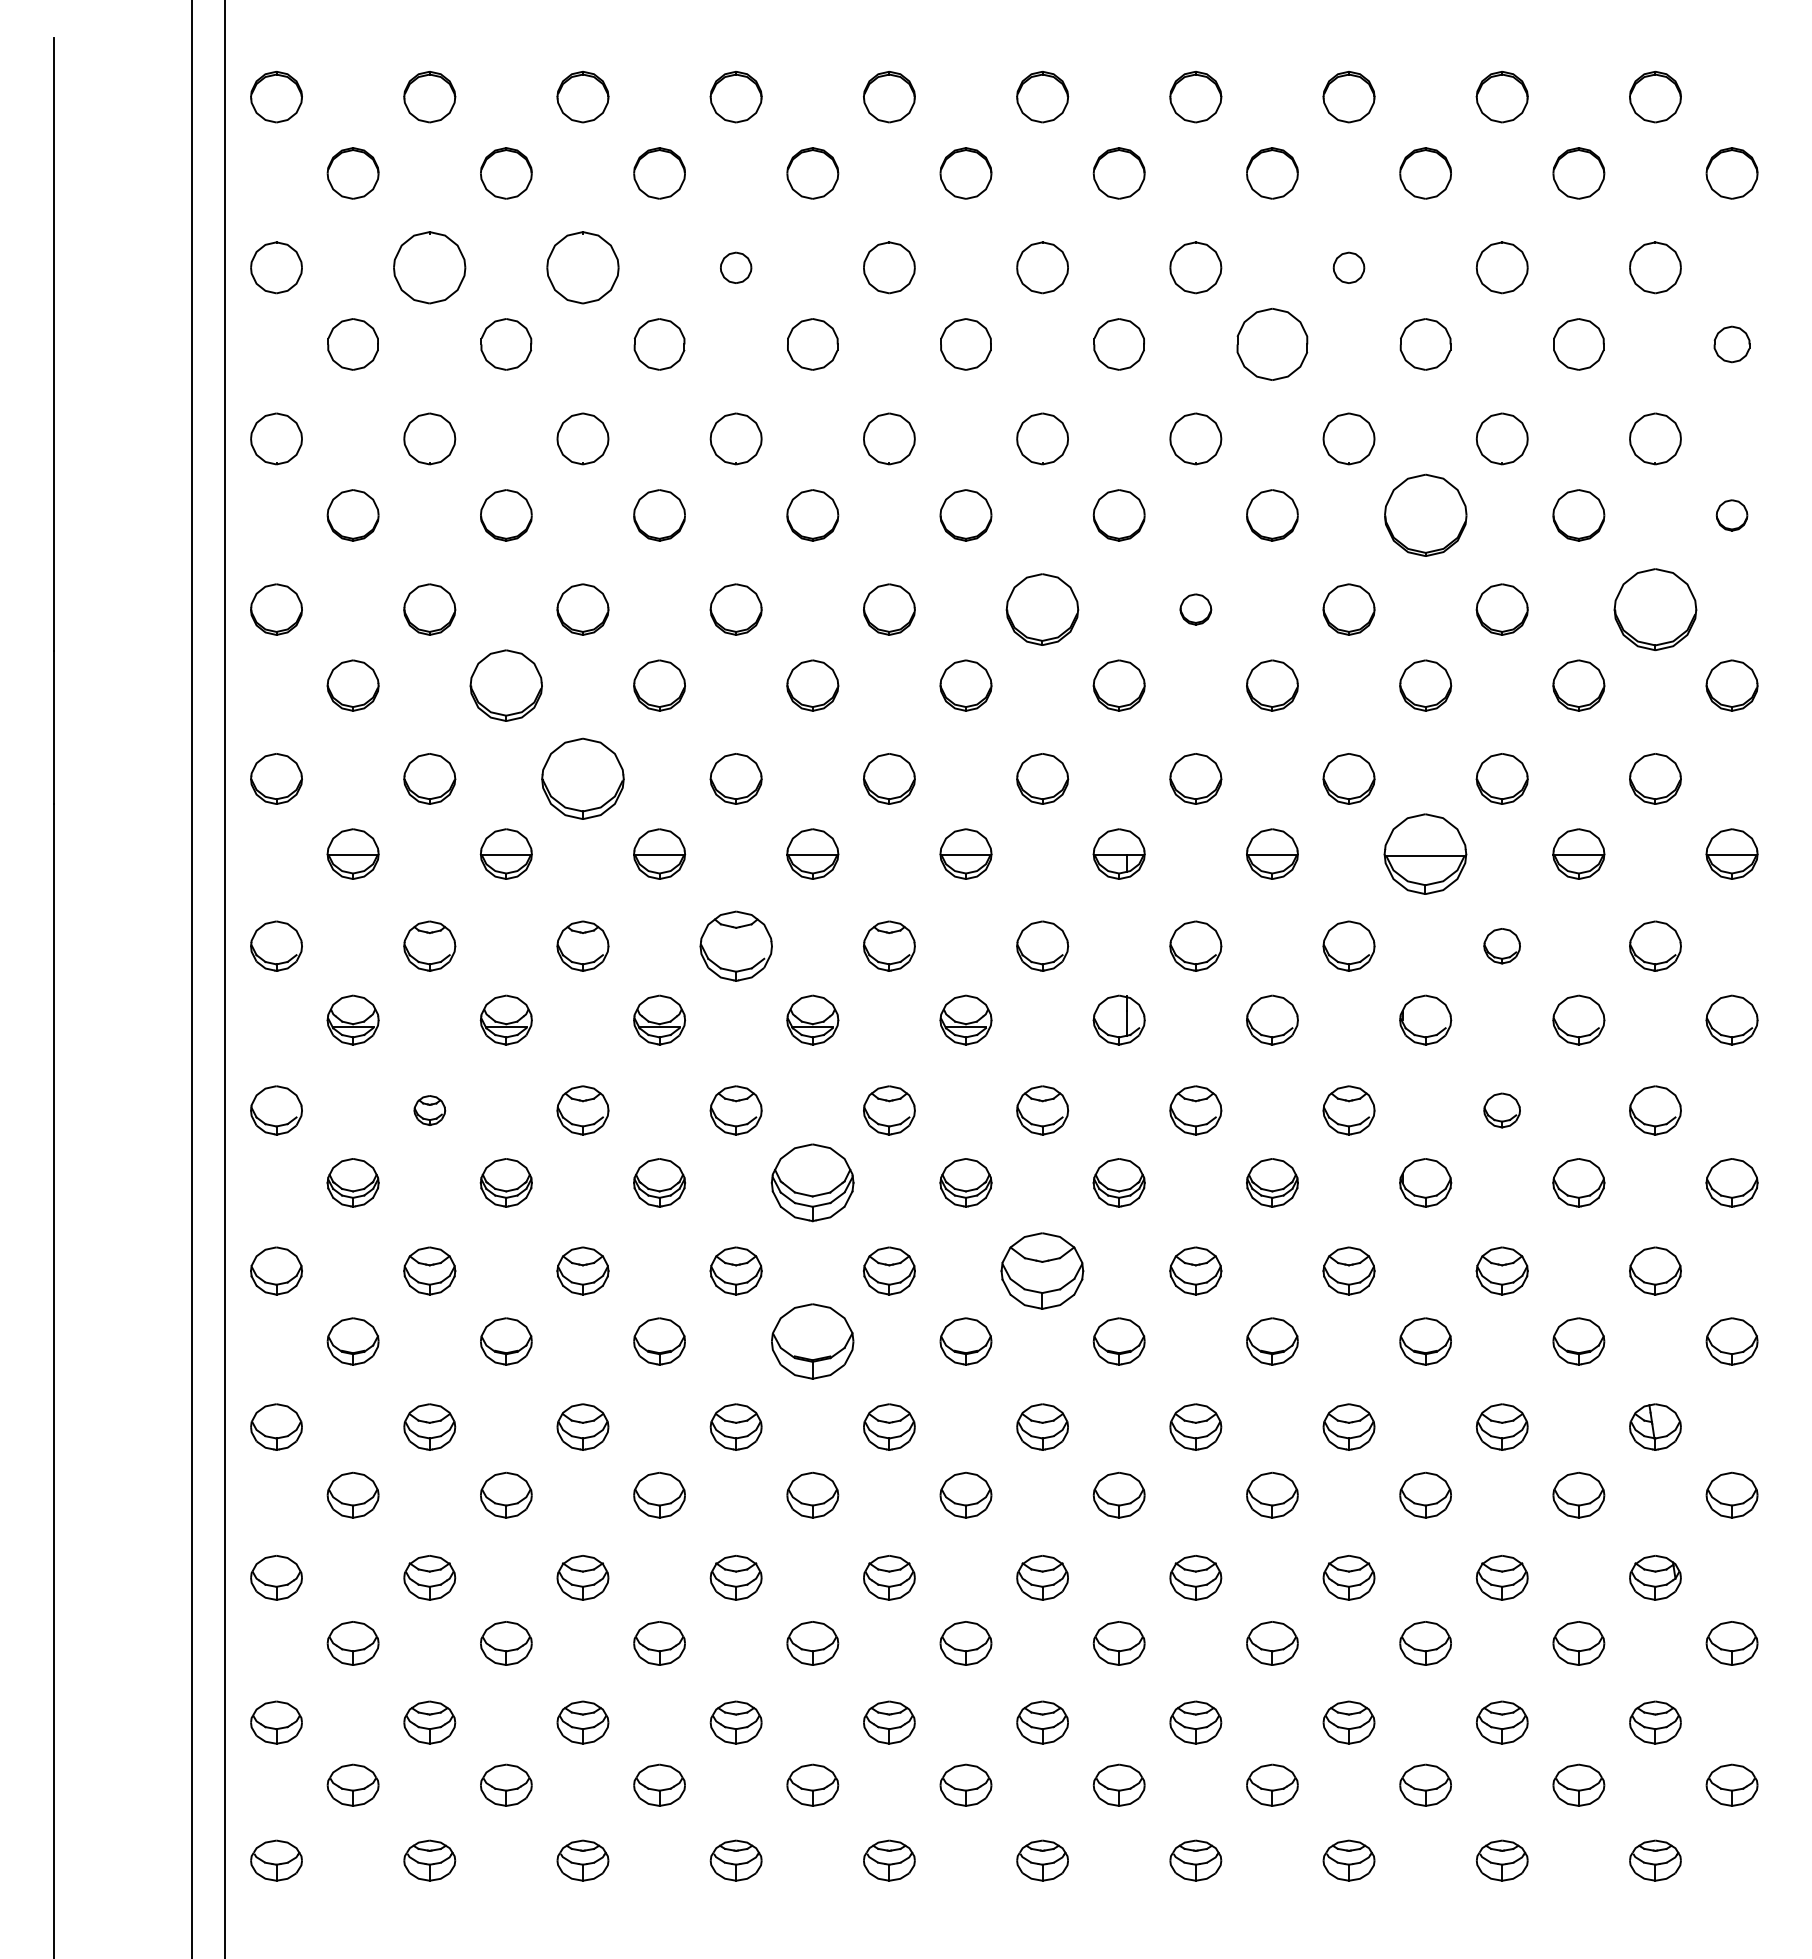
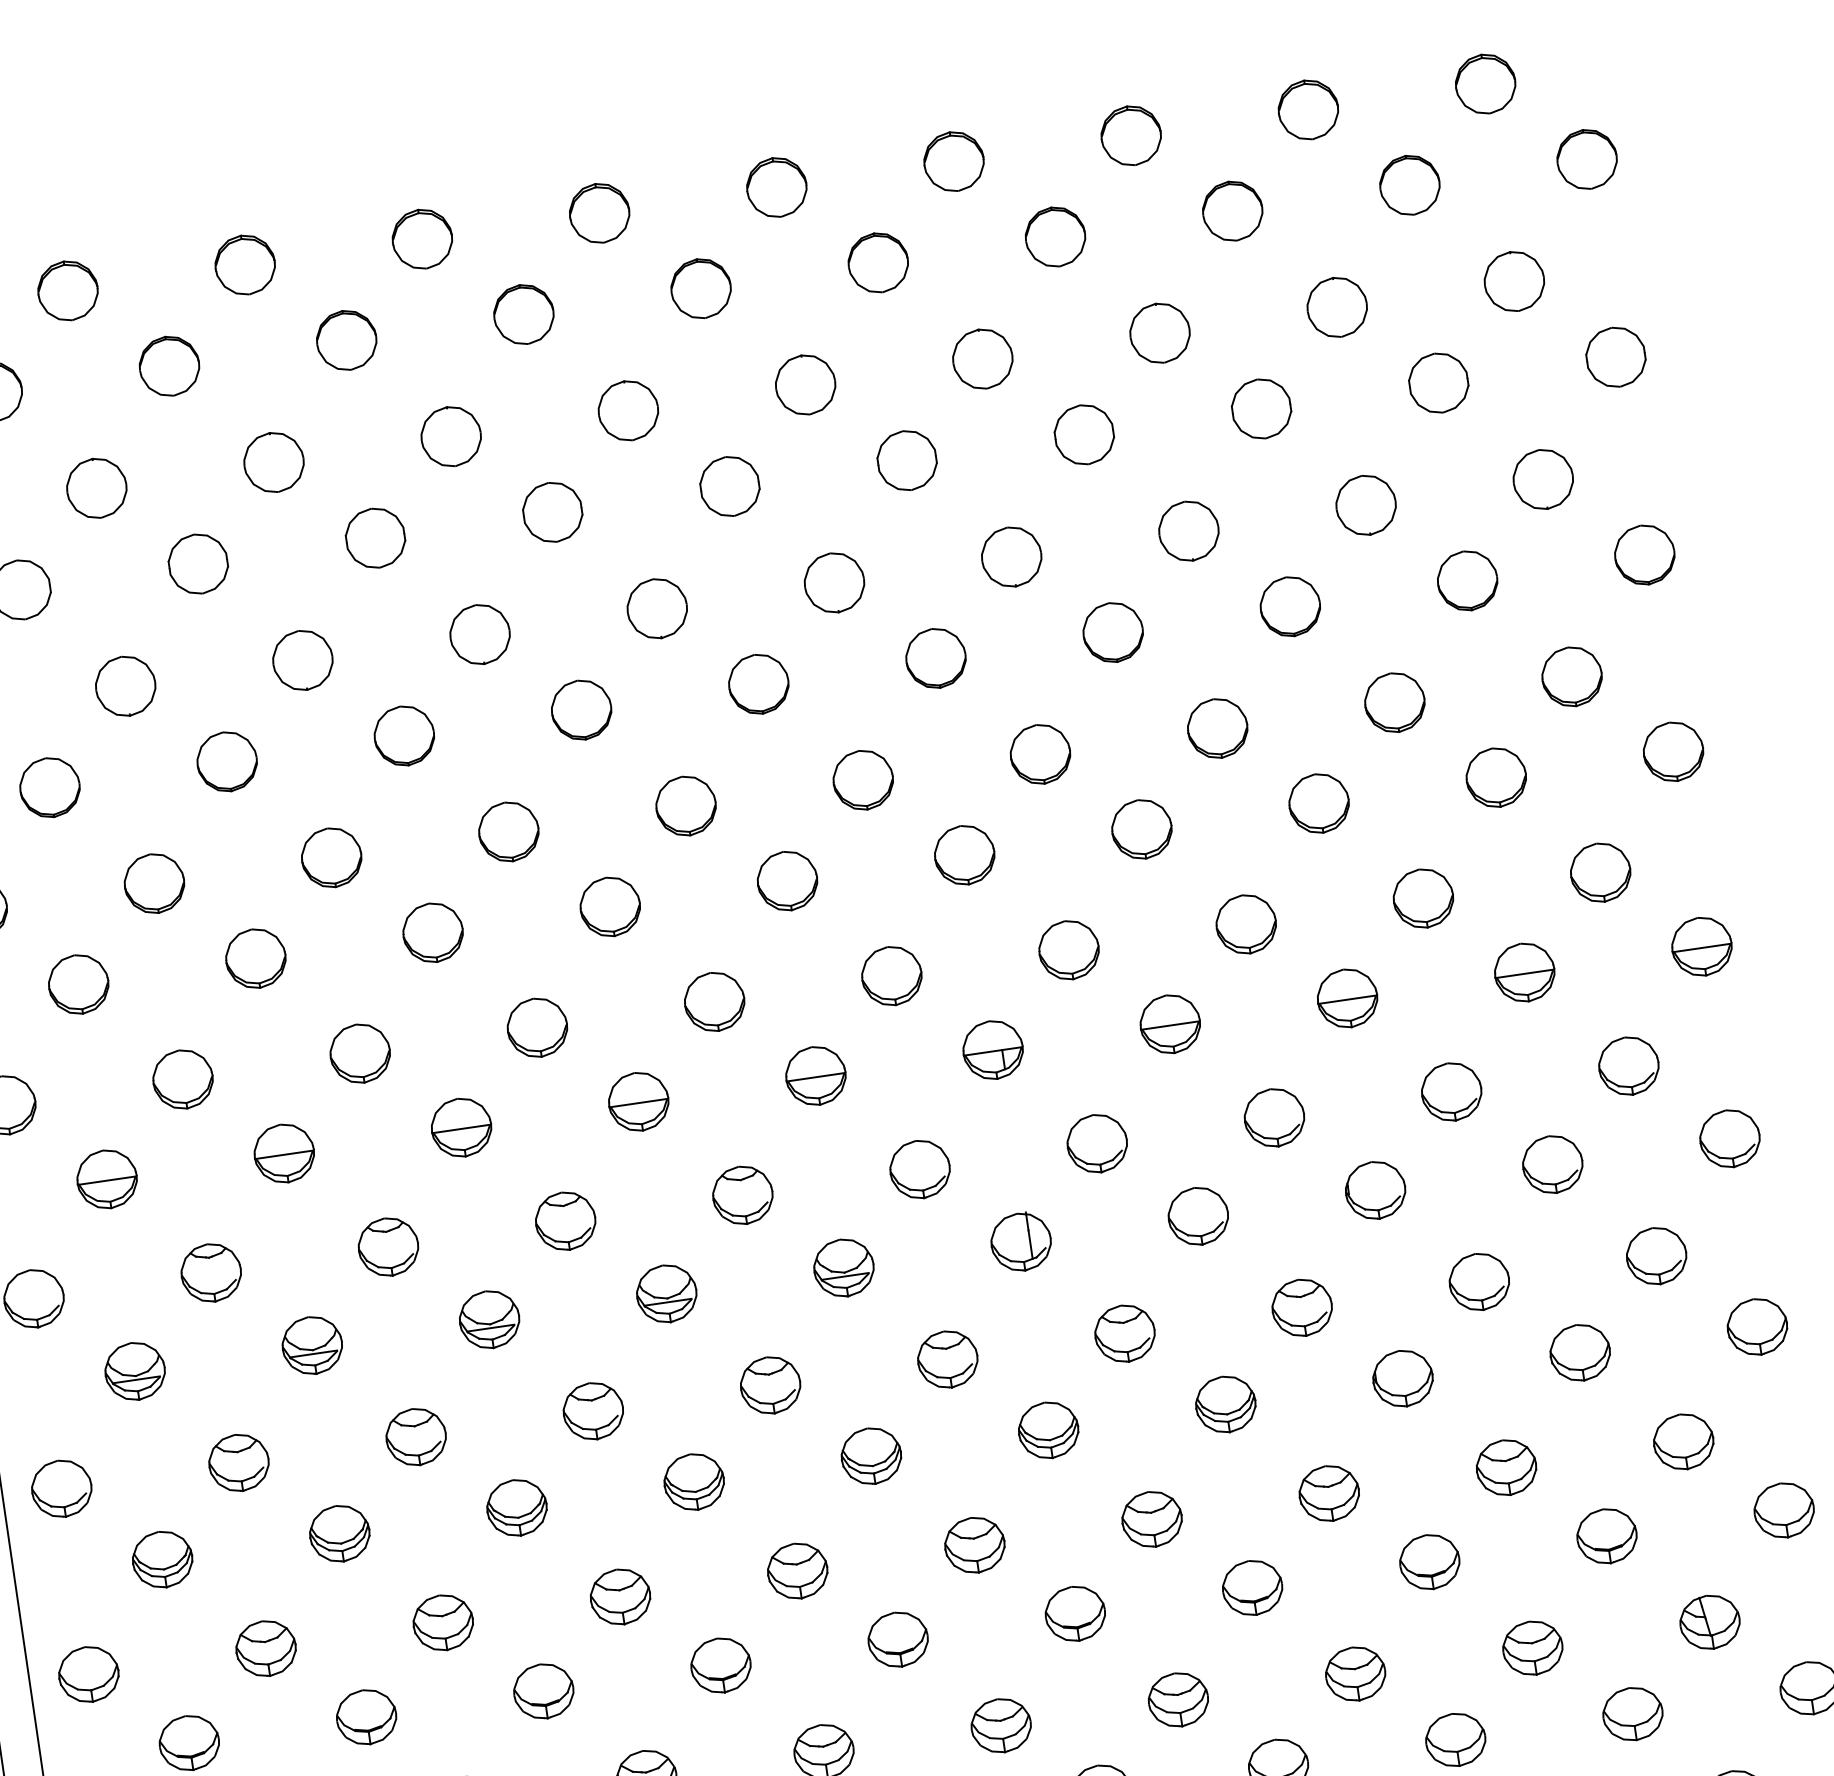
part: (429, 267) -> (96, 488), size x0.71
part: (582, 267) -> (273, 462), size x0.71
part: (735, 267) -> (450, 436), size x1.67
part: (1348, 267) -> (1159, 332), size x1.67
part: (1272, 344) -> (1084, 434), size x0.71
part: (1731, 344) -> (1615, 357), size x1.43
part: (1425, 515) -> (1290, 606), size x0.62
part: (1731, 515) -> (1644, 555), size x1.67
part: (1042, 609) -> (863, 780), size x0.71
part: (1195, 609) -> (1040, 754), size x1.67
part: (1655, 609) -> (1572, 676), size x0.62
part: (506, 685) -> (256, 958), size x0.71
part: (582, 778) -> (359, 1053), size x0.62
part: (1425, 853) -> (1347, 997), size x0.62
part: (735, 945) -> (564, 1220), size x0.71
part: (1501, 945) -> (1450, 1091), size x1.43
part: (429, 1110) -> (238, 1463), size x1.67
part: (1501, 1110) -> (1478, 1282), size x1.43
part: (812, 1182) -> (693, 1481), size x0.62
part: (1042, 1270) -> (974, 1544), size x0.62
part: (812, 1341) -> (720, 1665), size x0.62

